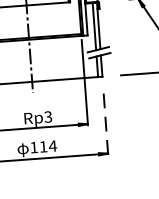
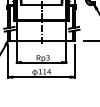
line: (104, 118) -> (74, 60), dashed -> solid

